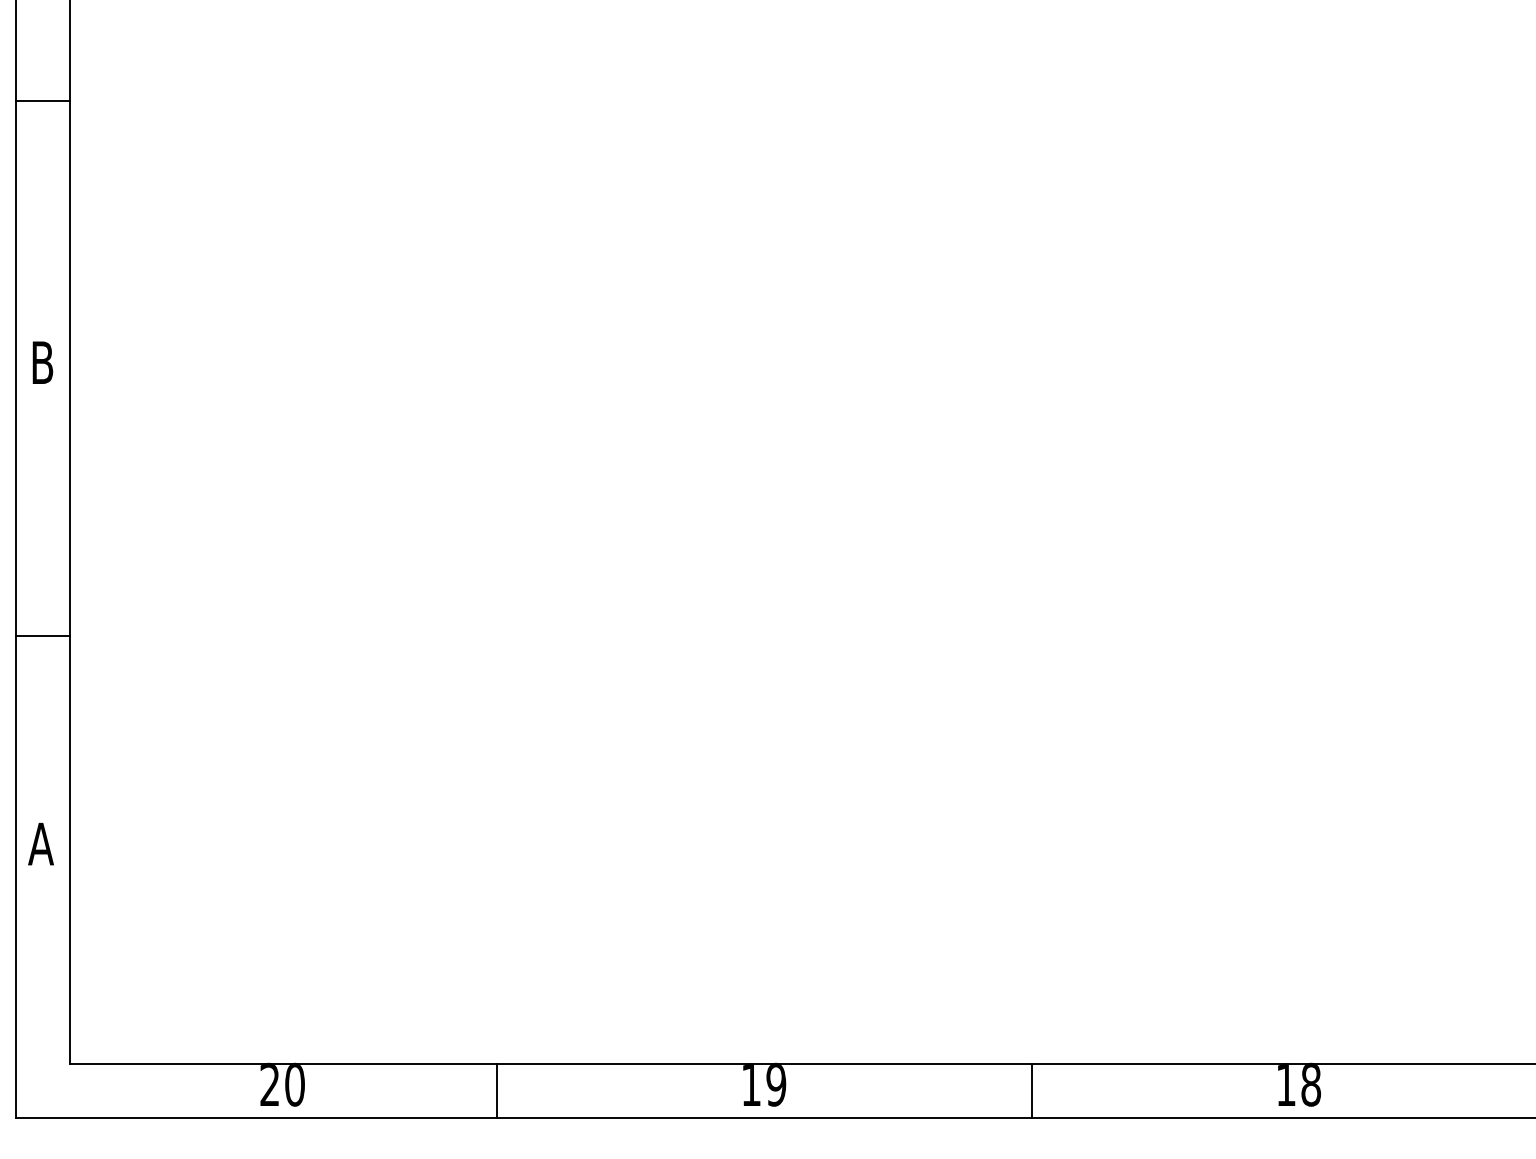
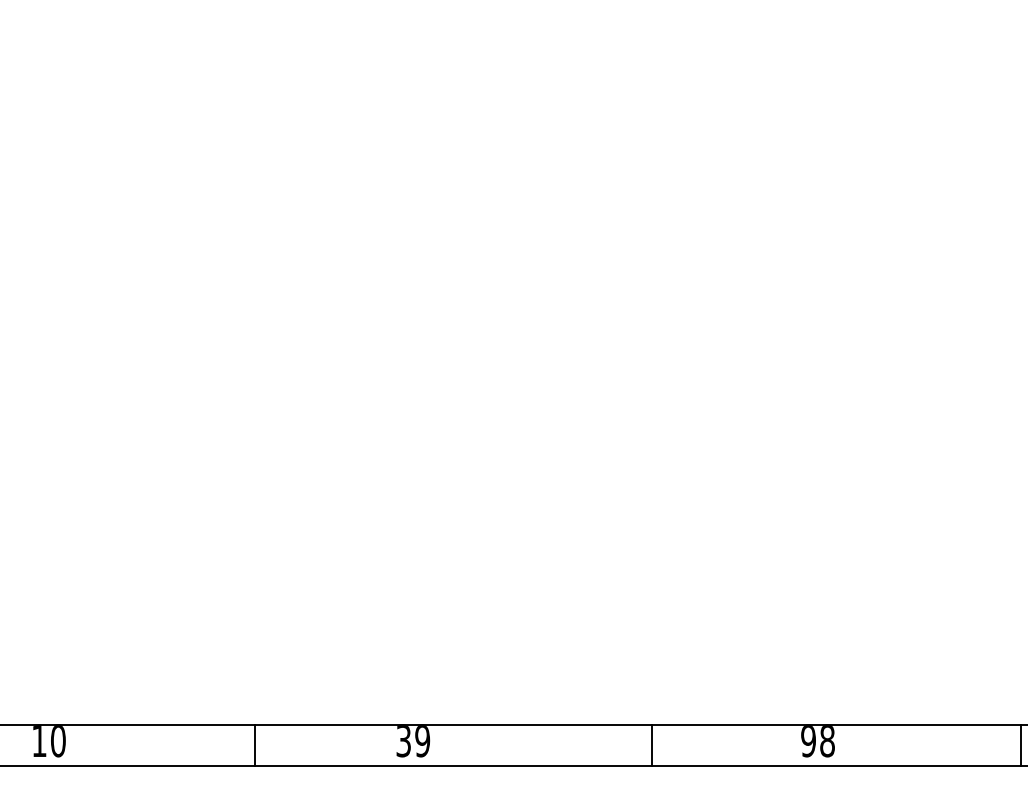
text: (269, 1083) -> (39, 739), 20 -> 10
text: (751, 1084) -> (403, 740), 19 -> 39
text: (1285, 1084) -> (808, 740), 18 -> 98
line: (497, 1090) -> (255, 745), moved
line: (1032, 1090) -> (652, 745), moved

